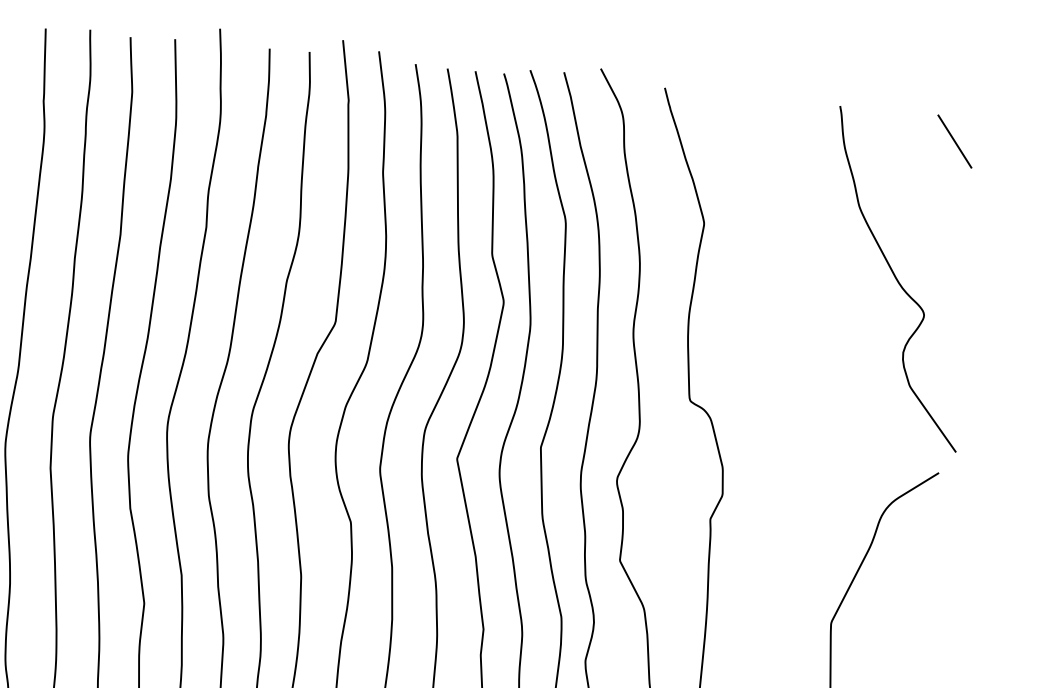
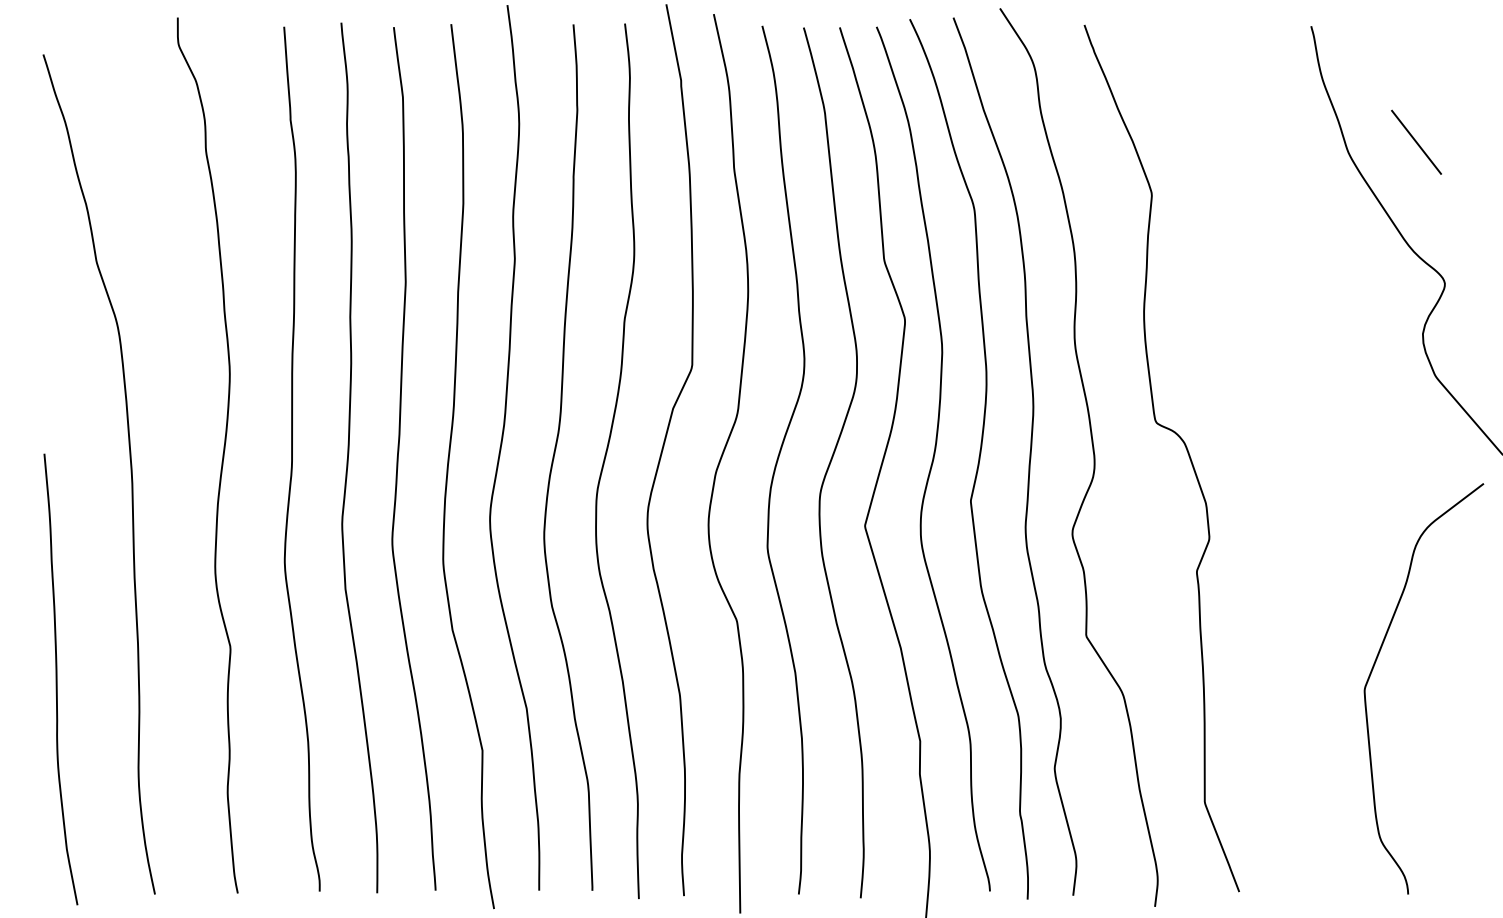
line: (954, 140) -> (1416, 141), moved

